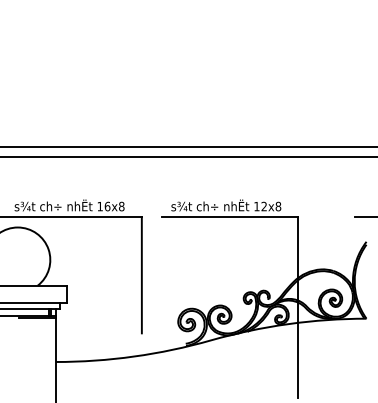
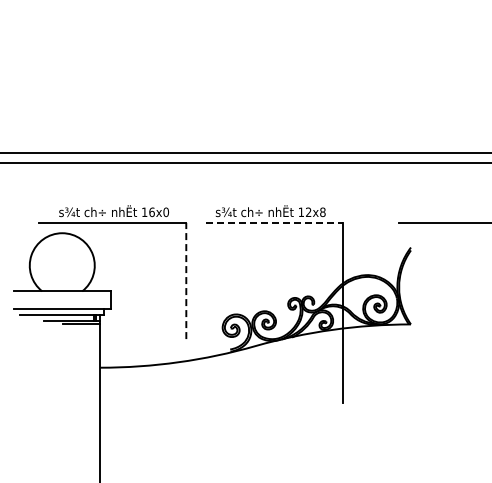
text: (122, 205) -> (166, 211), 16x8 -> 16x0
line: (230, 216) -> (274, 222), solid -> dashed
line: (142, 274) -> (186, 280), solid -> dashed

